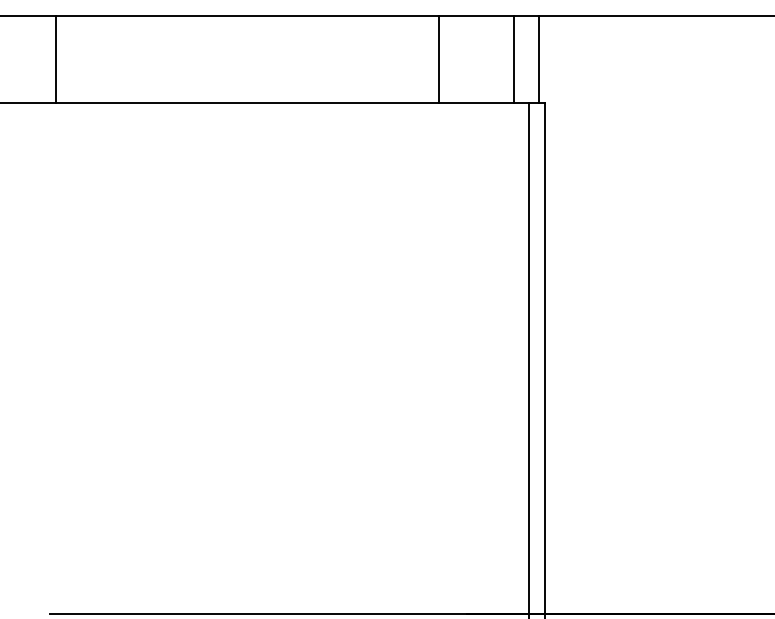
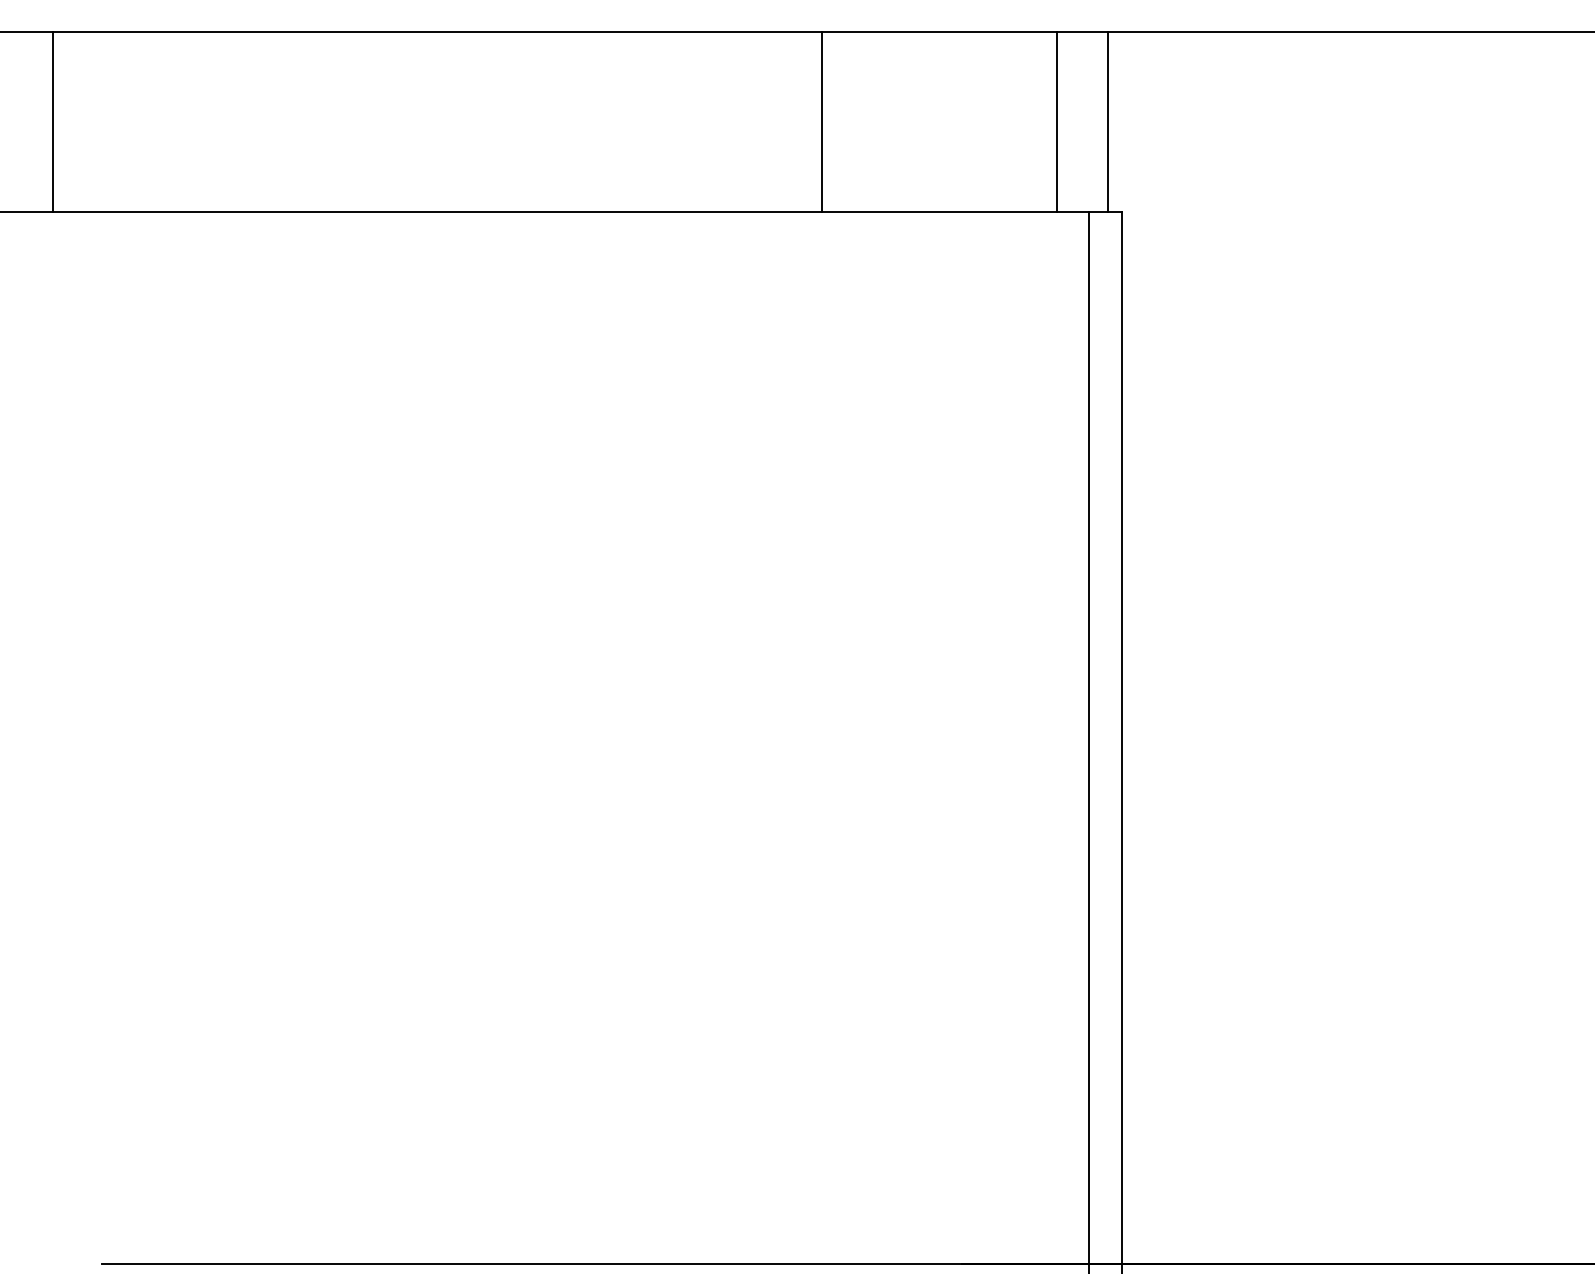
line: (55, 59) -> (52, 122), moved
line: (439, 59) -> (822, 122), moved

